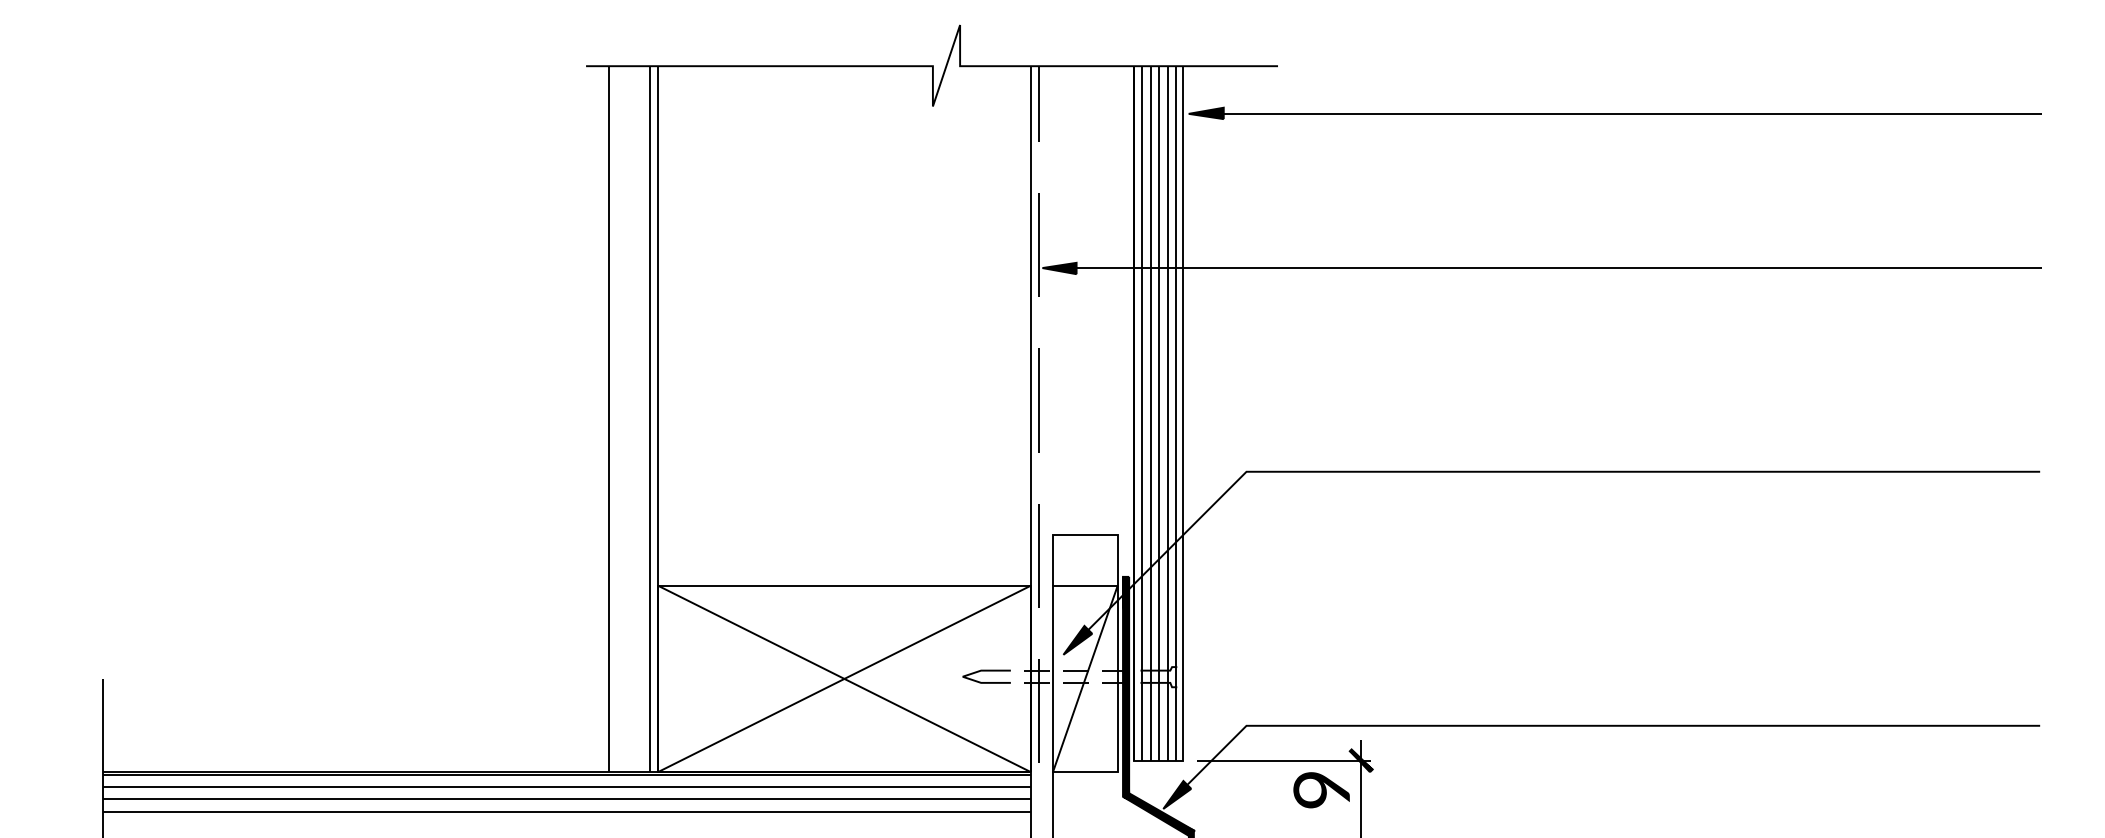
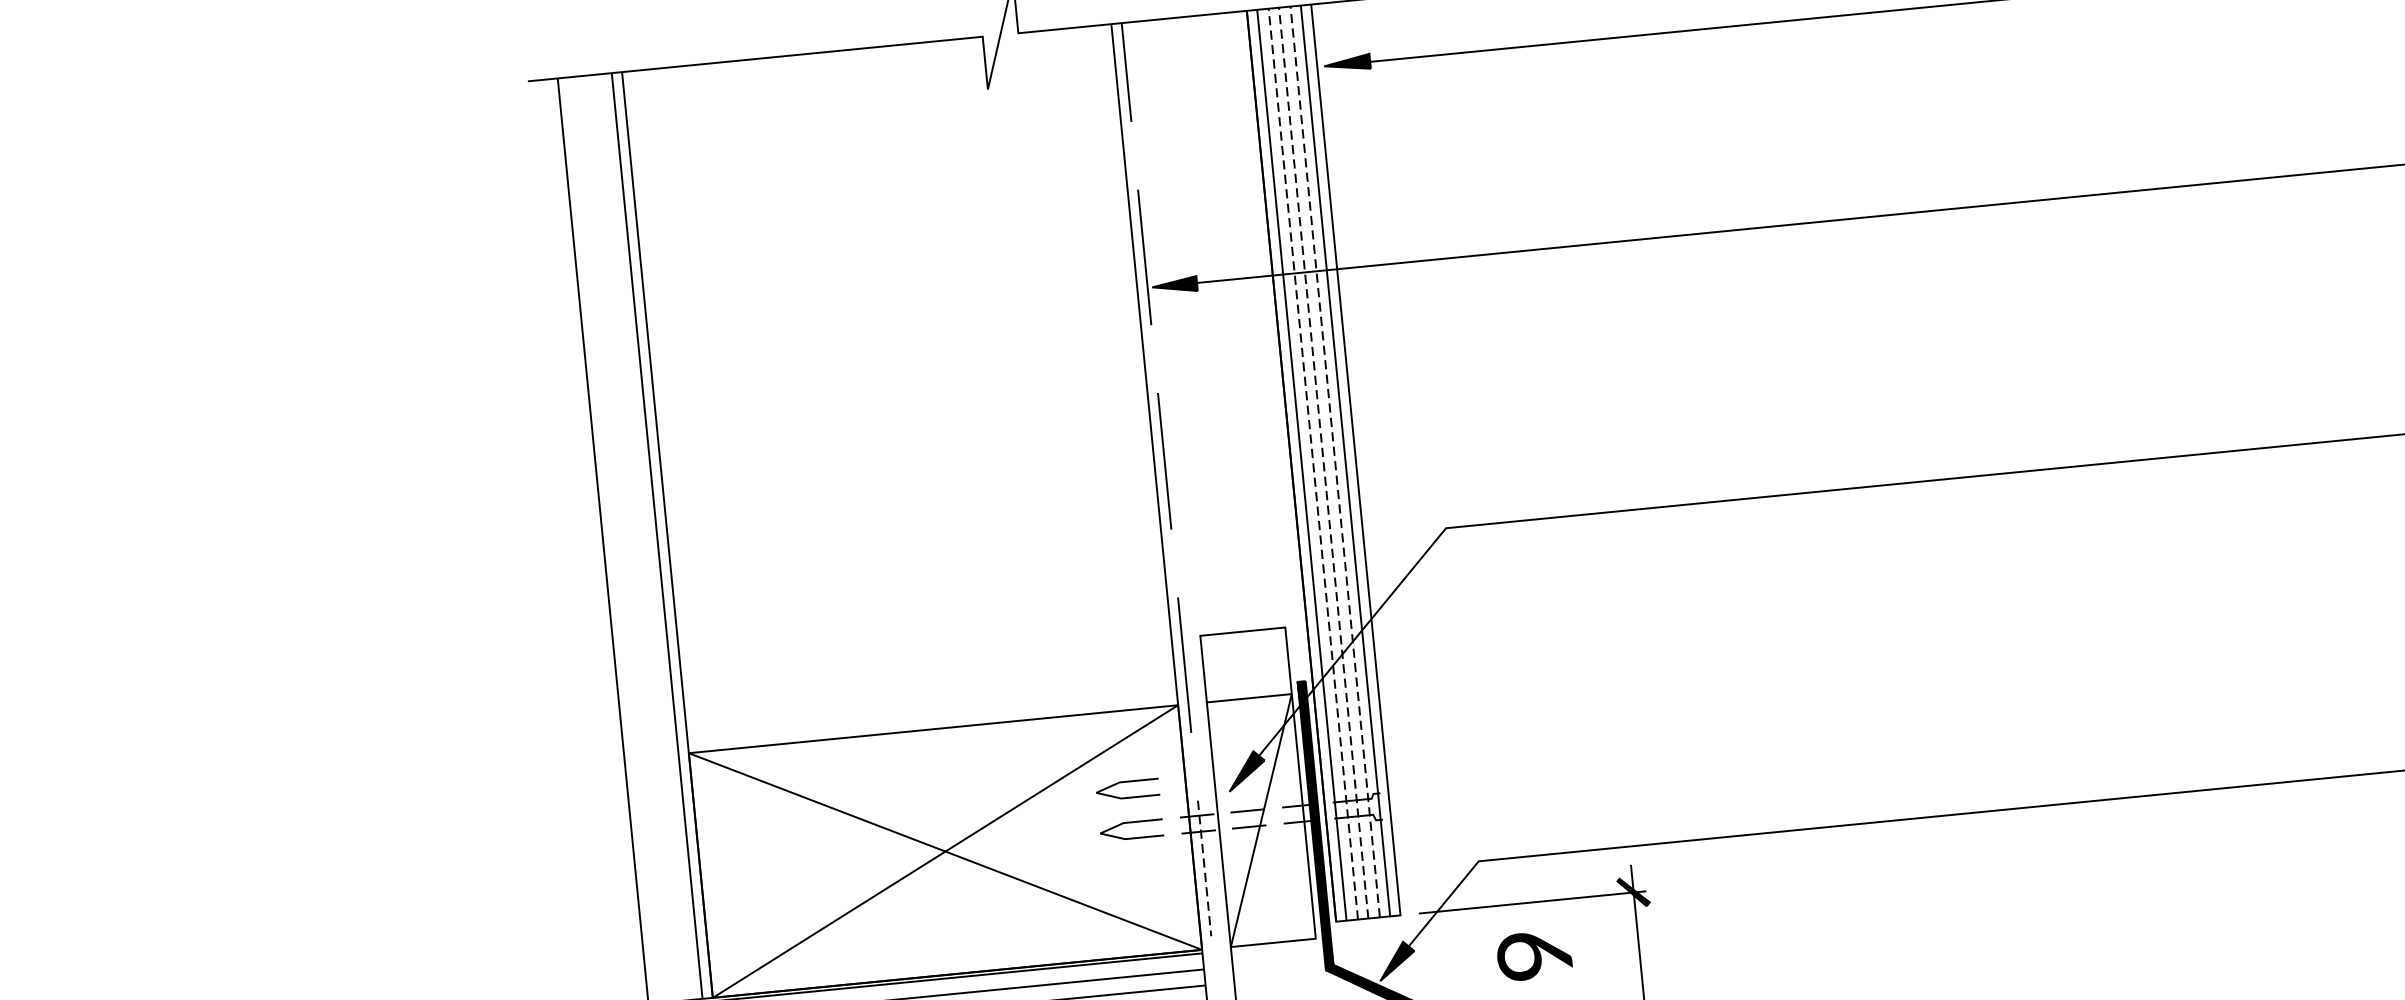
line: (1151, 413) -> (1313, 464), solid -> dashed
line: (1158, 413) -> (1323, 463), solid -> dashed
line: (1167, 413) -> (1334, 461), solid -> dashed
line: (986, 640) -> (1126, 782), added
line: (1038, 710) -> (1203, 868), solid -> dashed
text: (1321, 790) -> (1534, 956), moved

